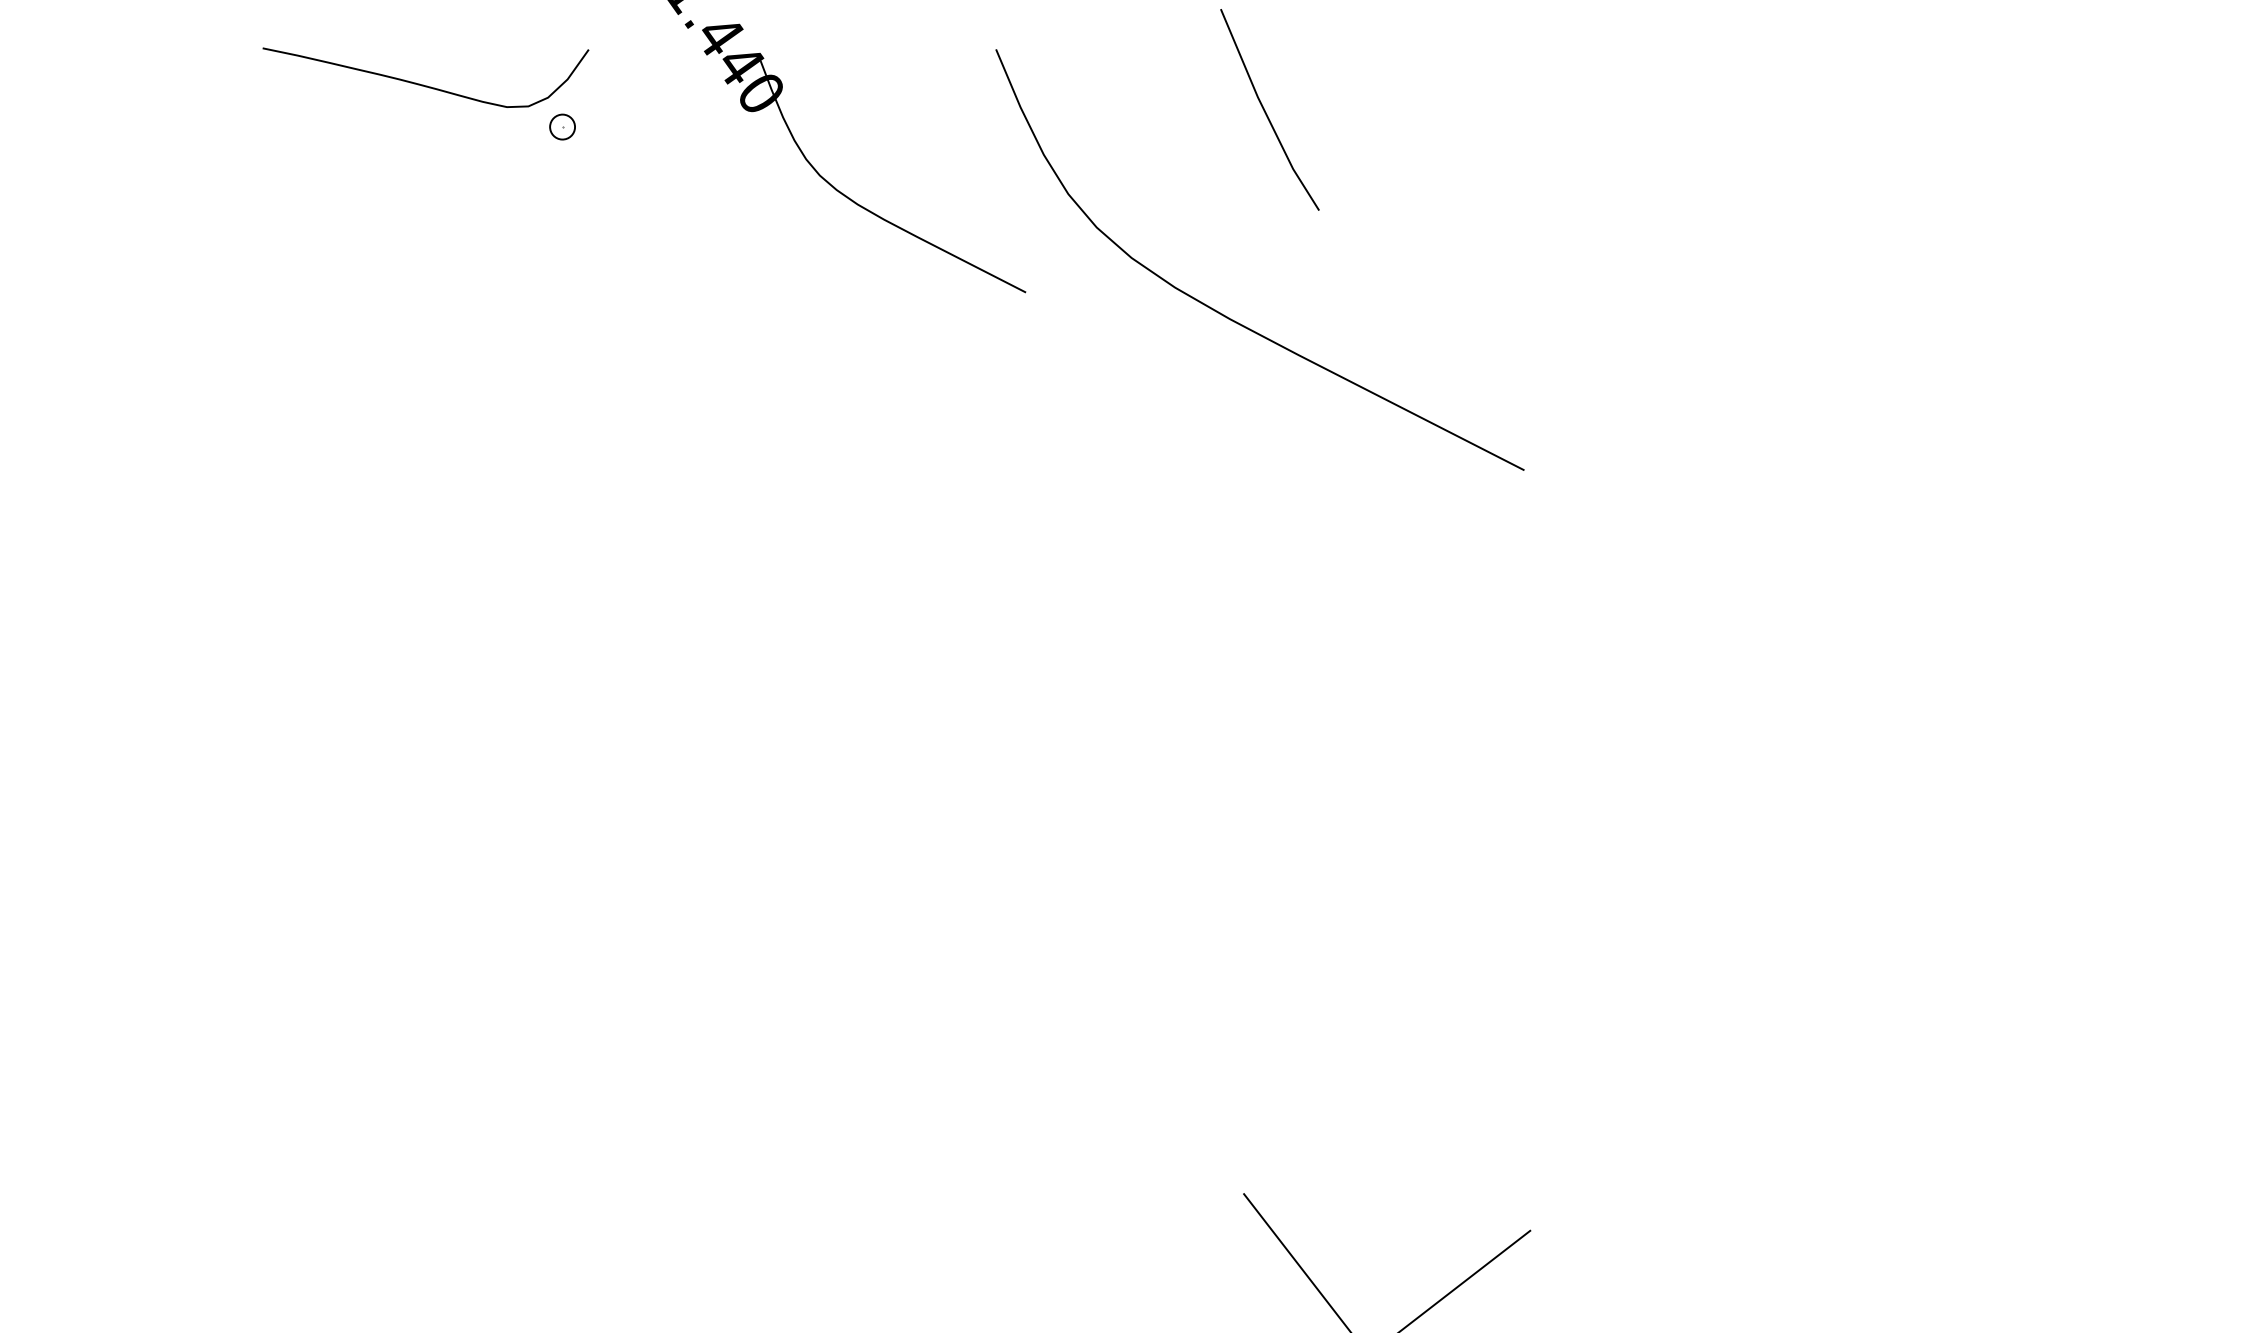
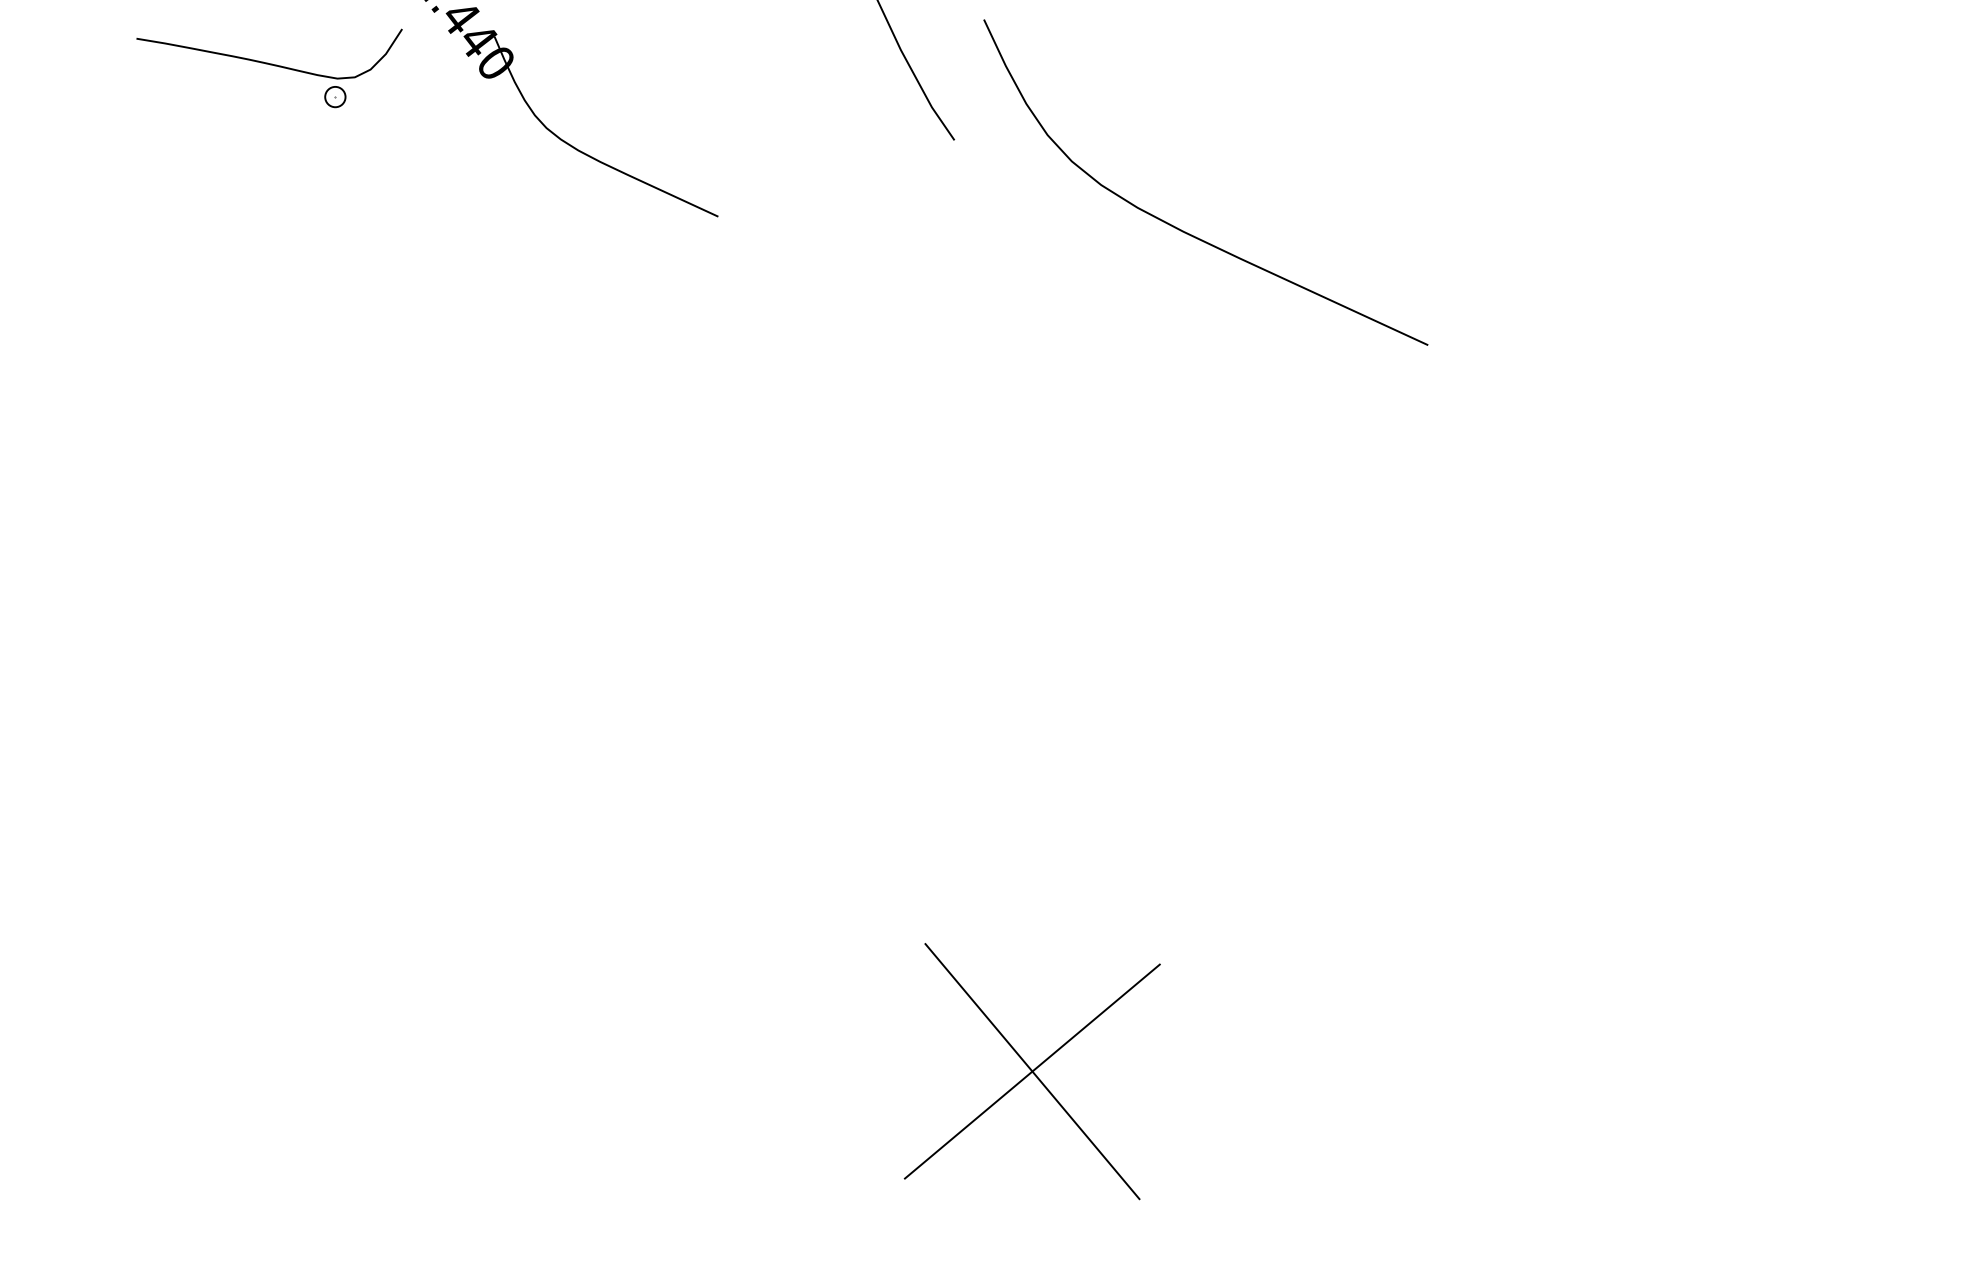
curve: (423, 83) -> (268, 62), moved
curve: (1227, 316) -> (1181, 229), moved

